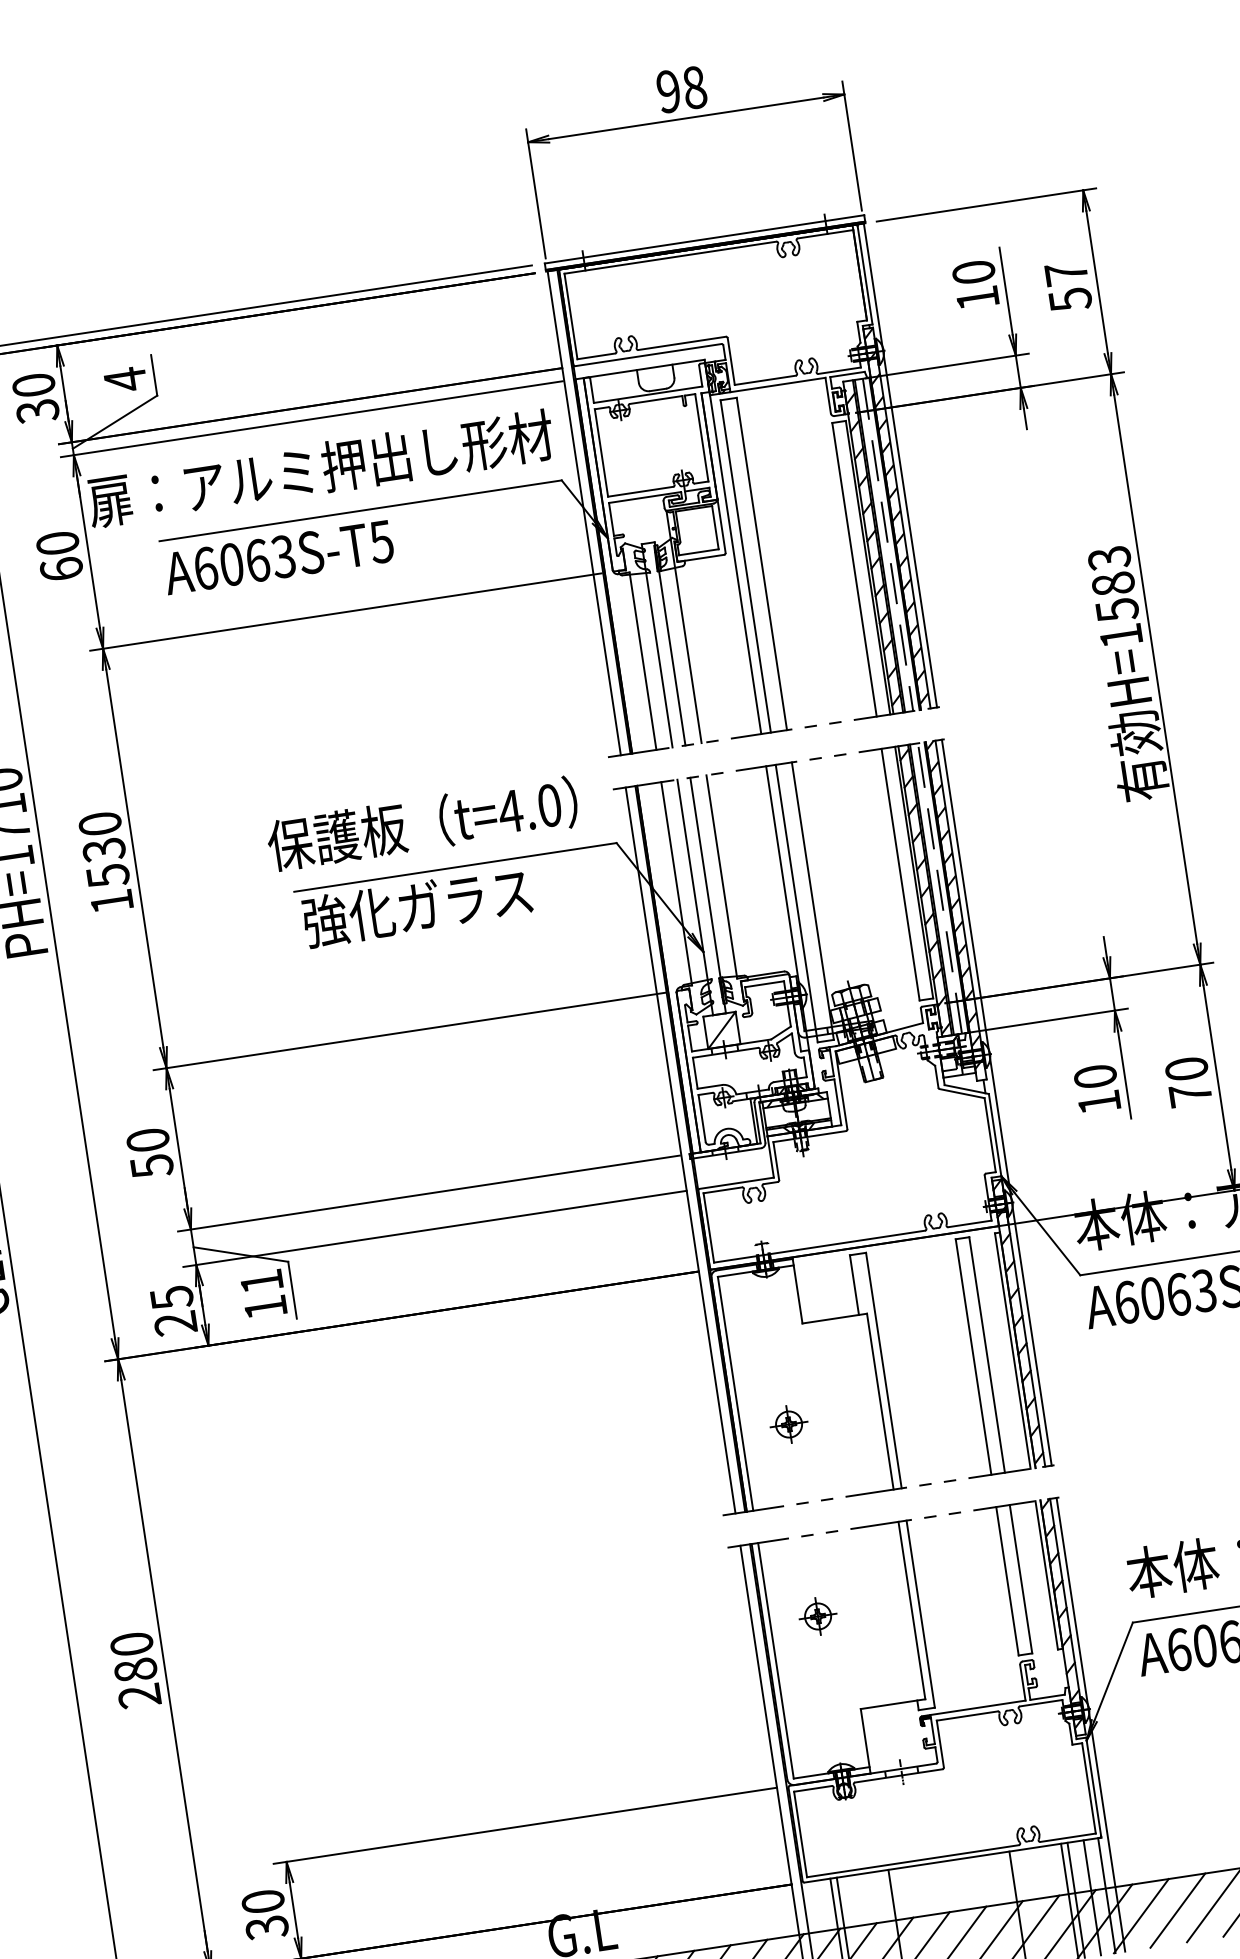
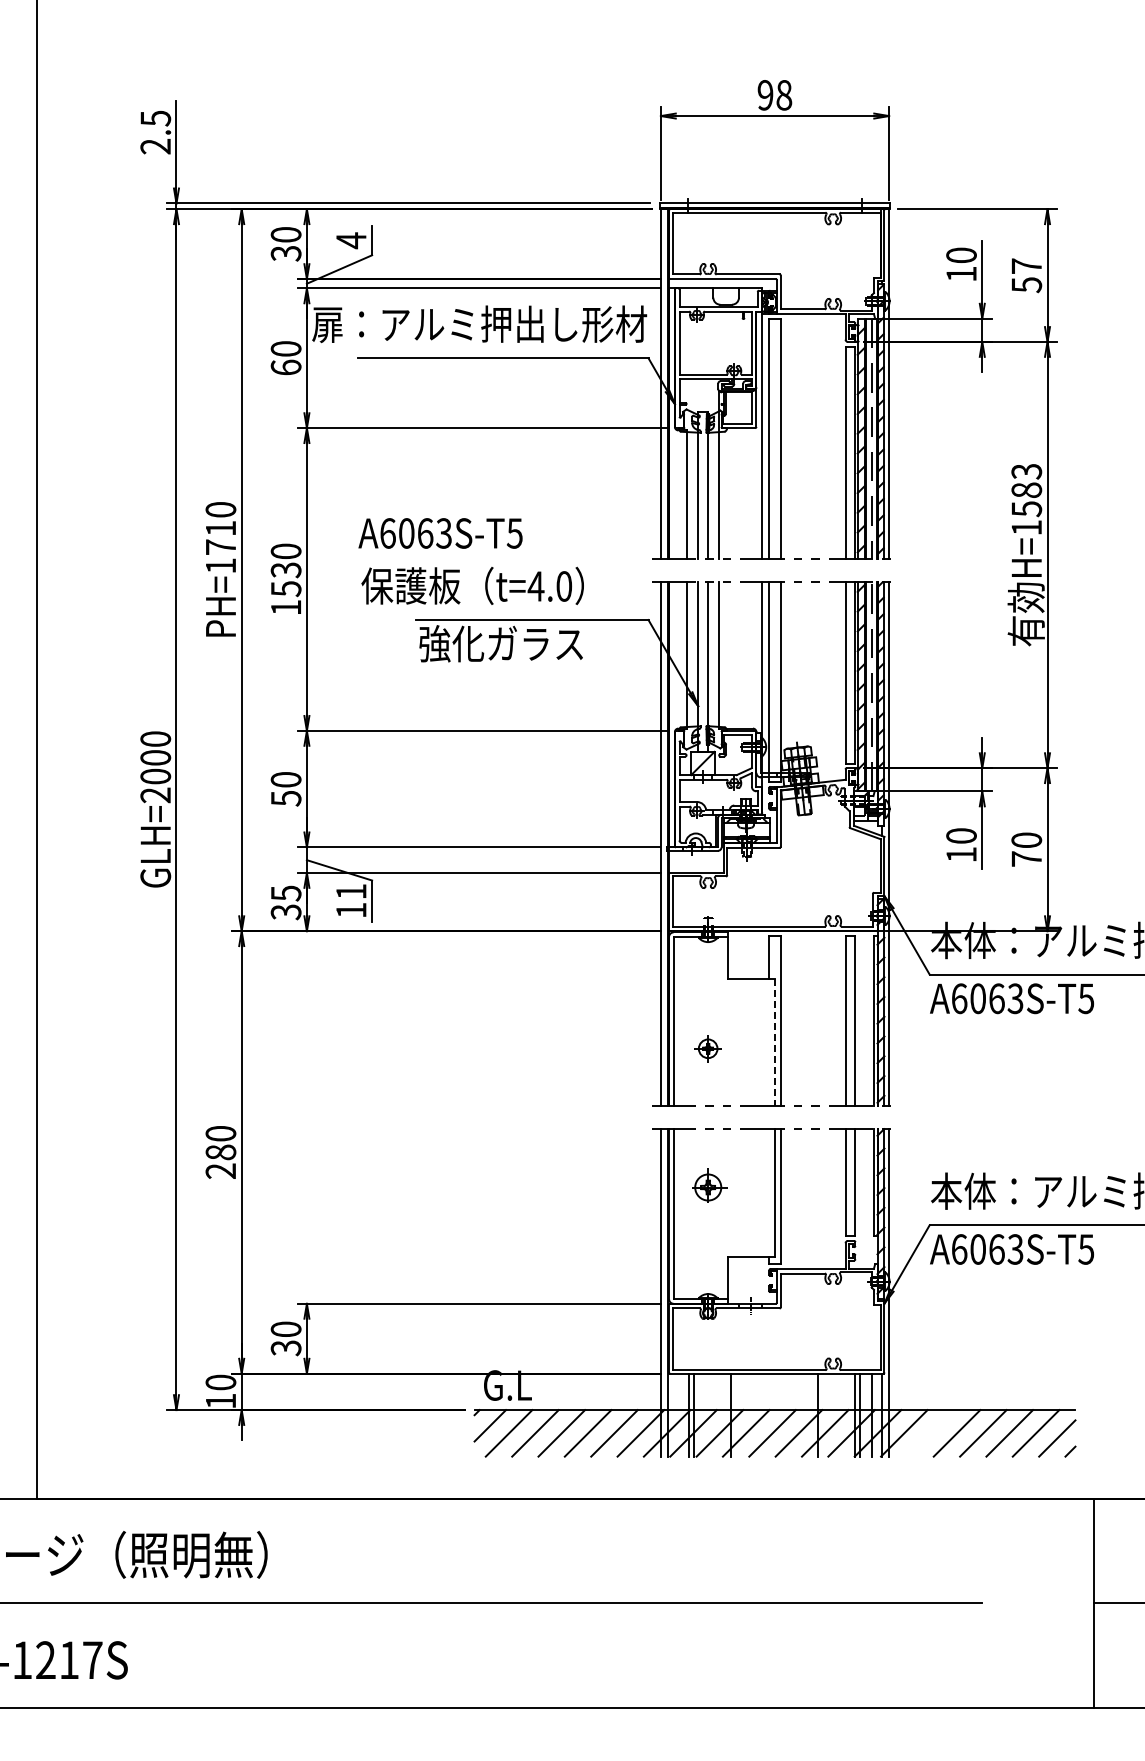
text: (278, 557) -> (440, 533), moved
text: (422, 823) -> (472, 585), moved
text: (176, 1324) -> (286, 912), 25 -> 35
line: (881, 1401) -> (775, 1042), solid -> dashed
part: (816, 1615) -> (707, 1186), size x1.4
line: (1177, 1910) -> (930, 1433), removed

